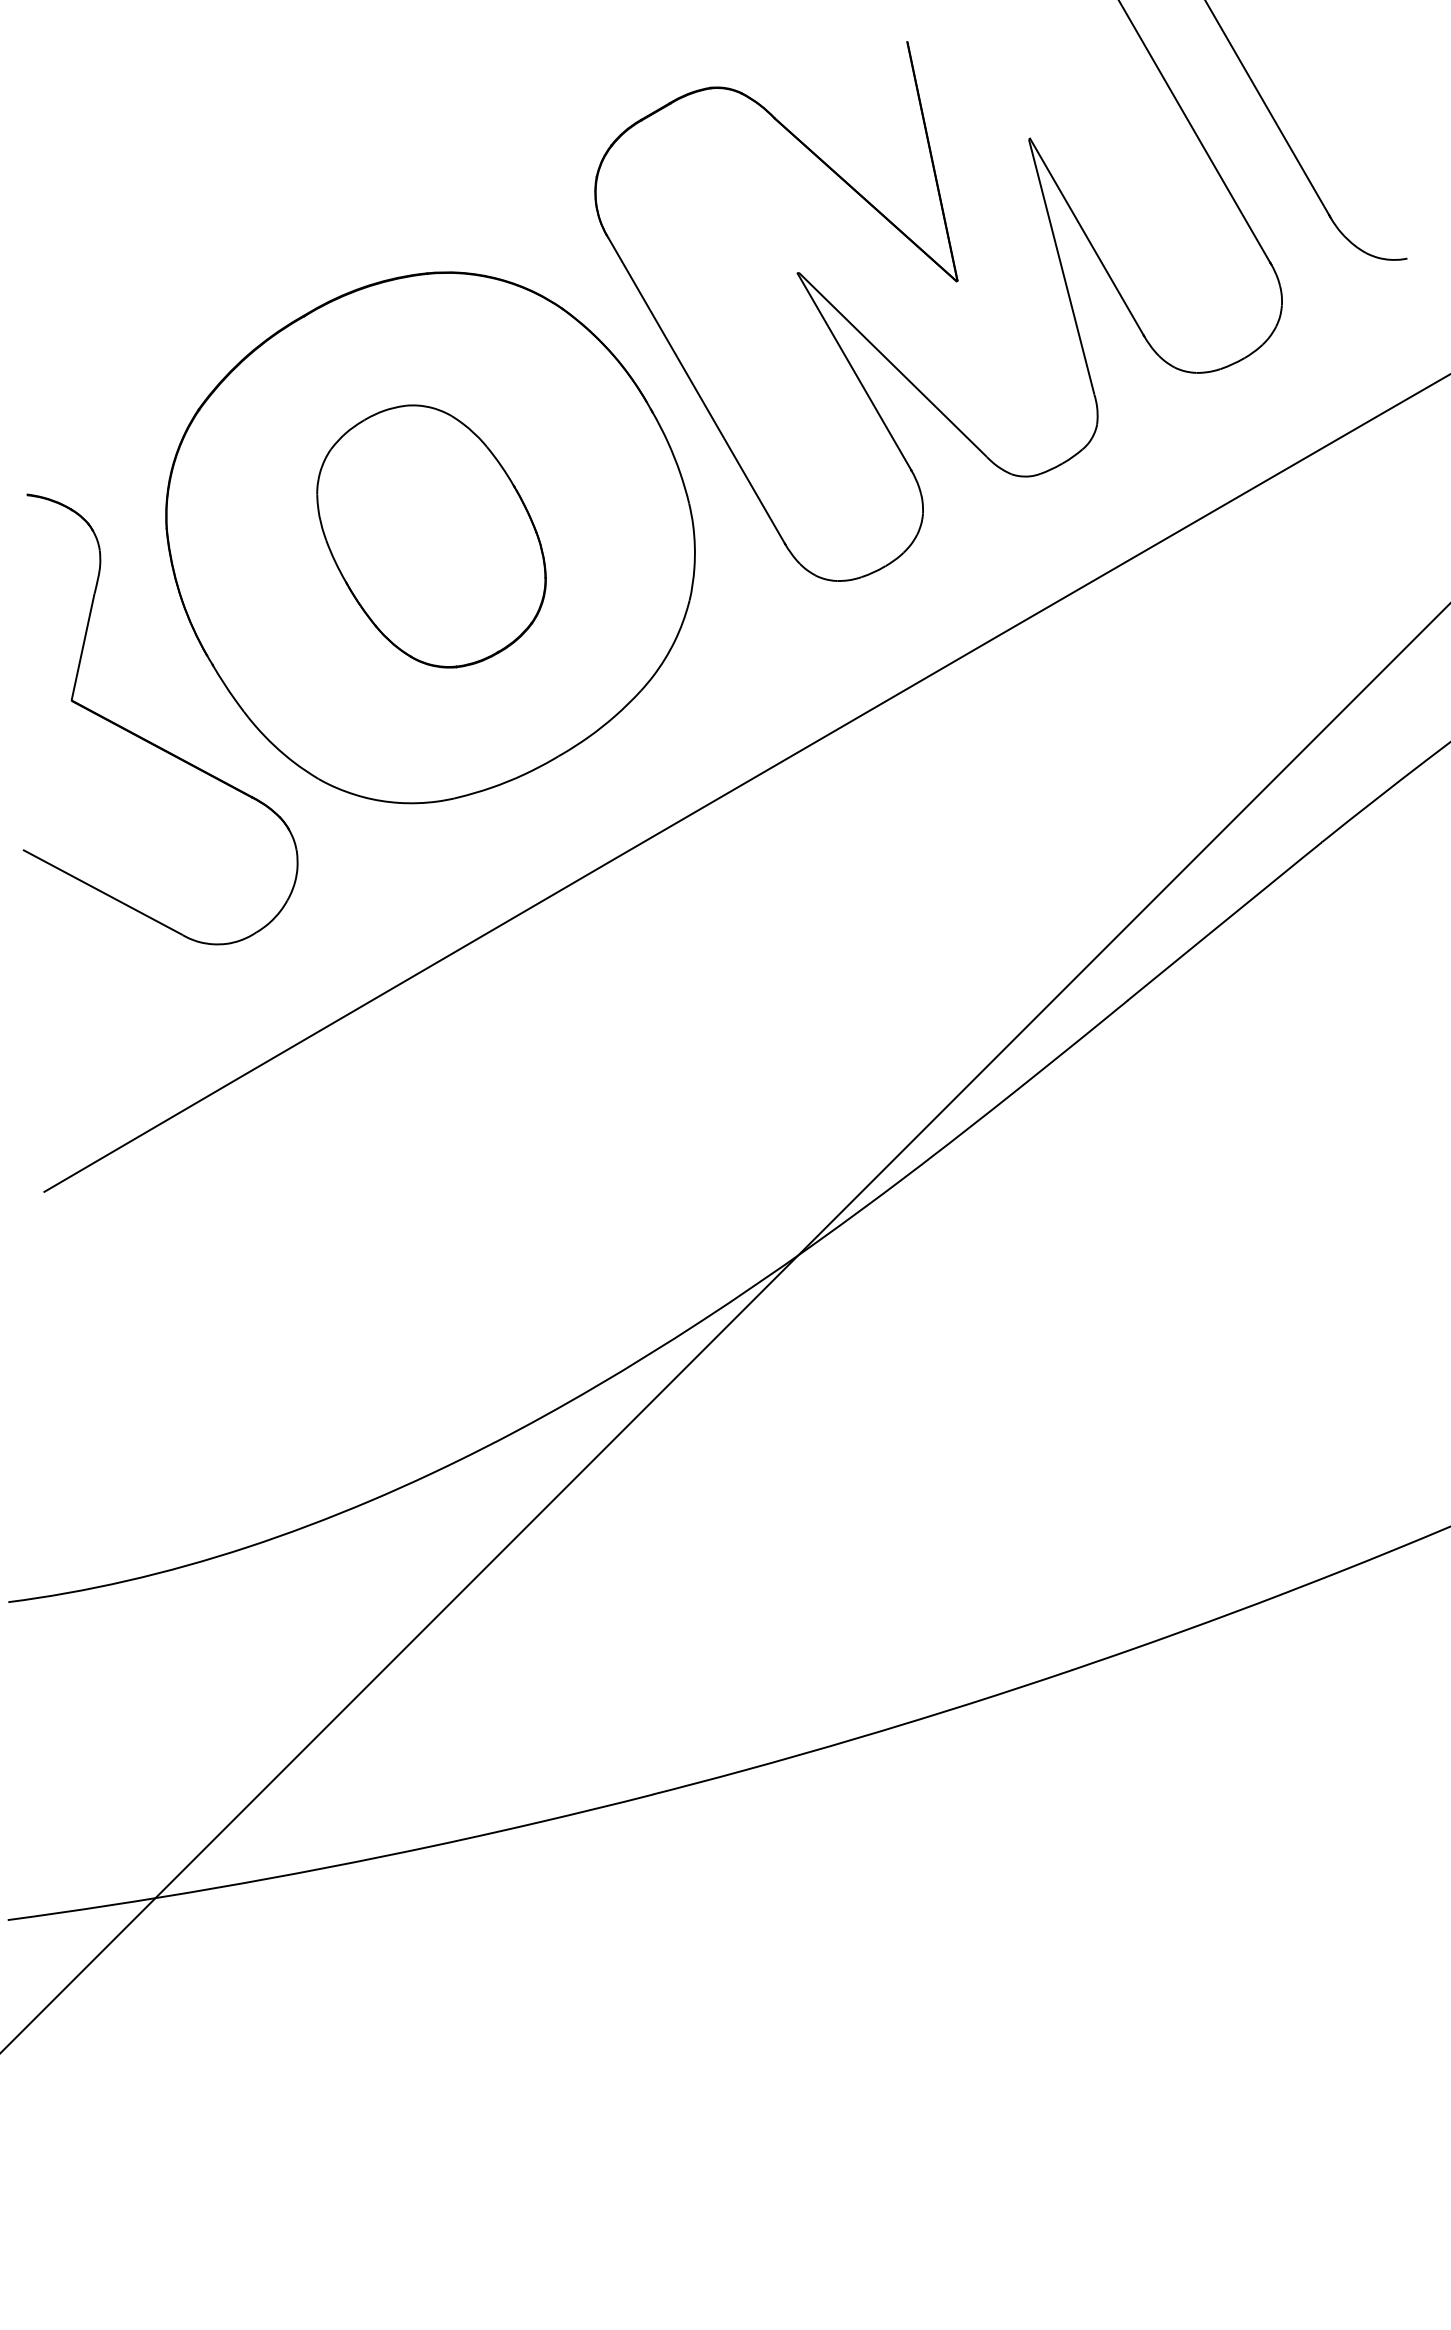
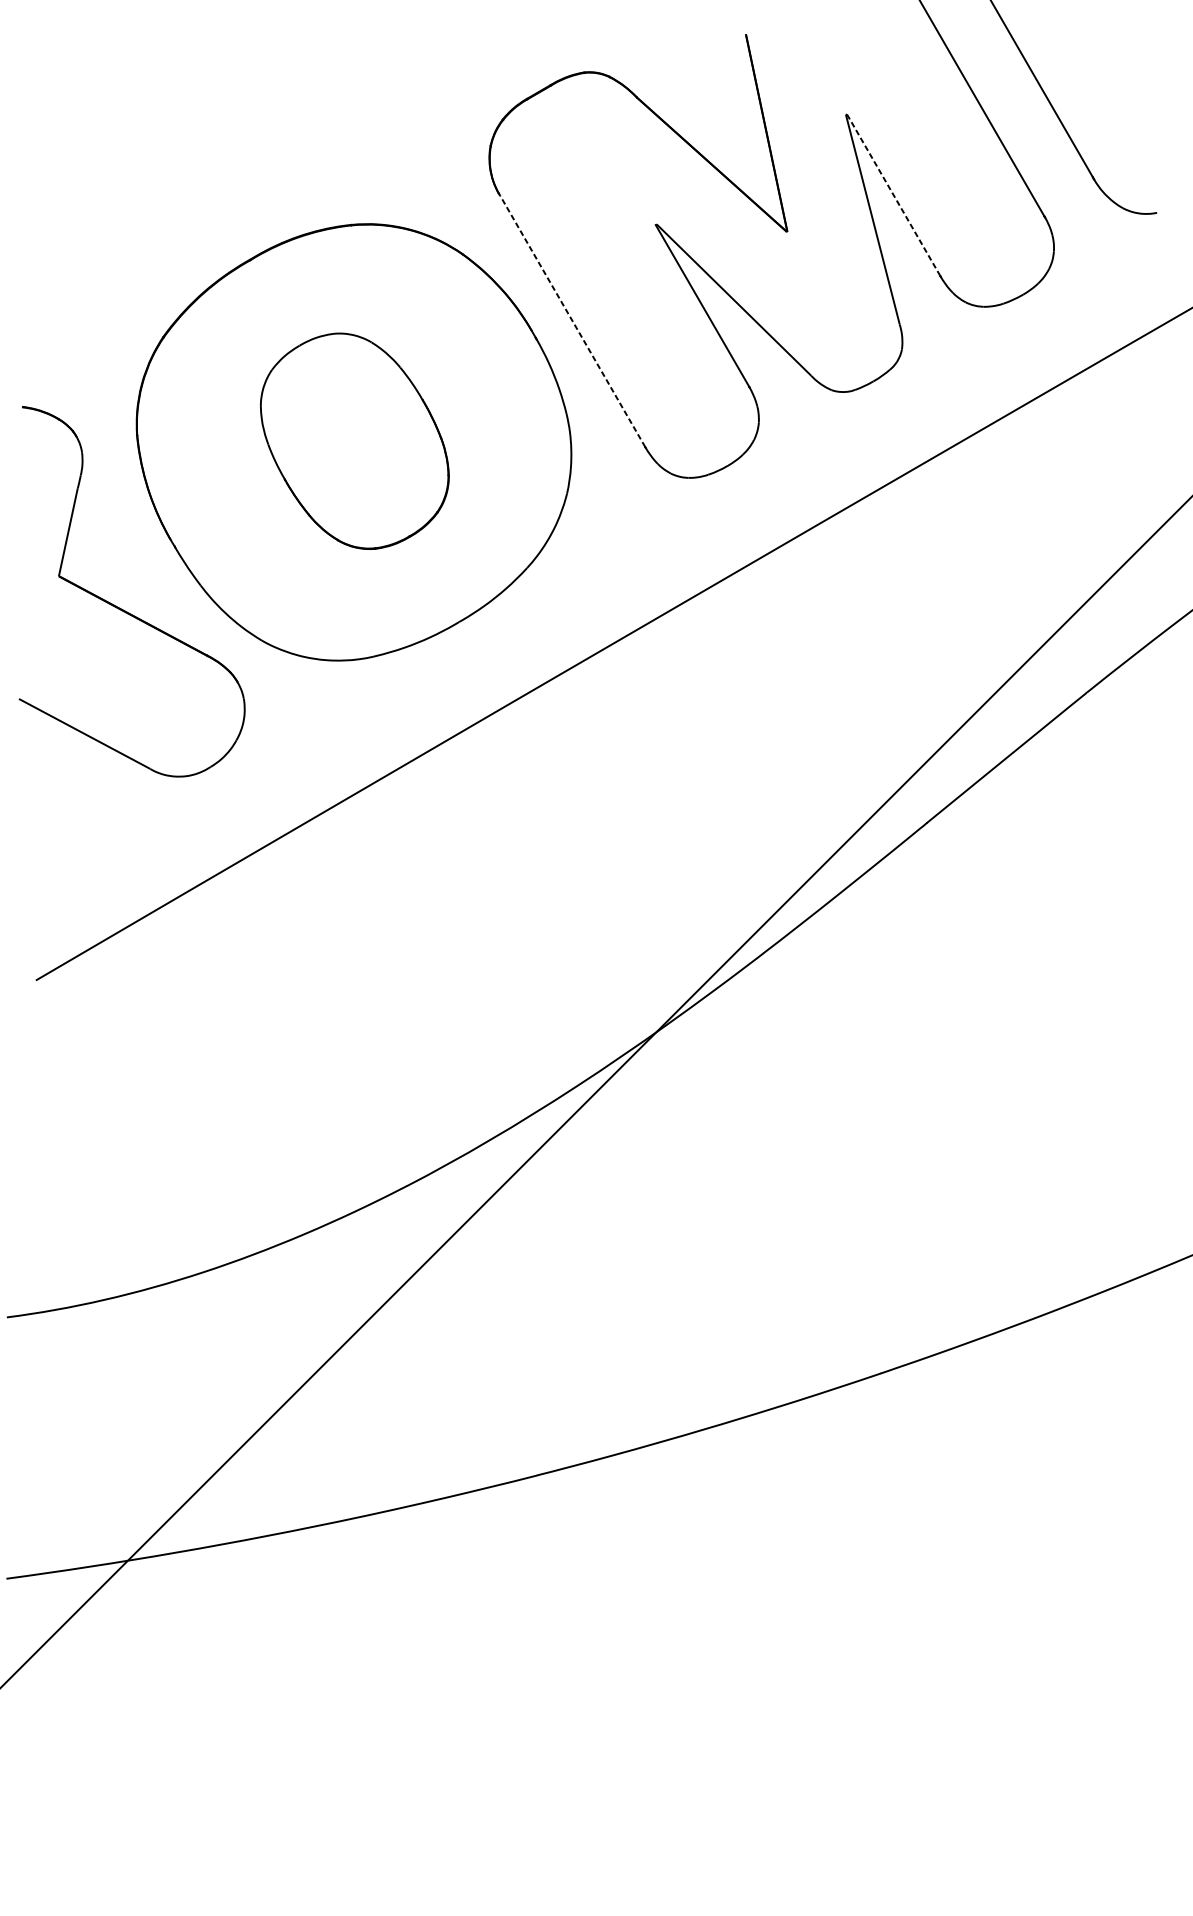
line: (1086, 237) -> (893, 195), solid -> dashed
line: (696, 390) -> (572, 321), solid -> dashed

